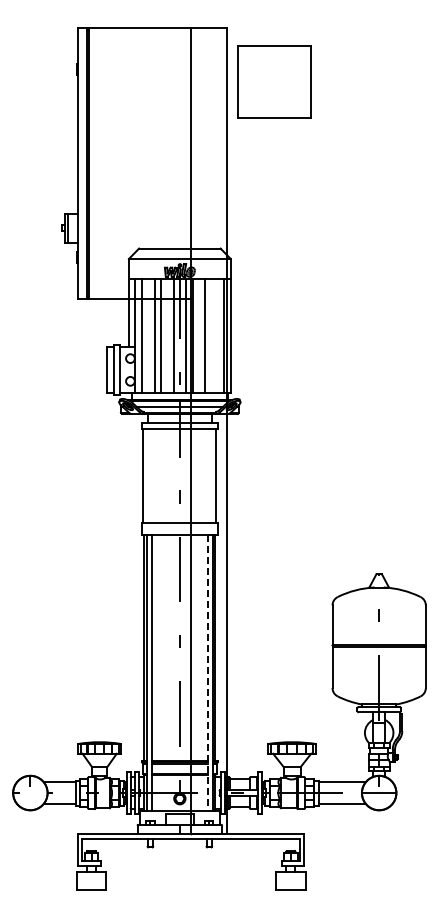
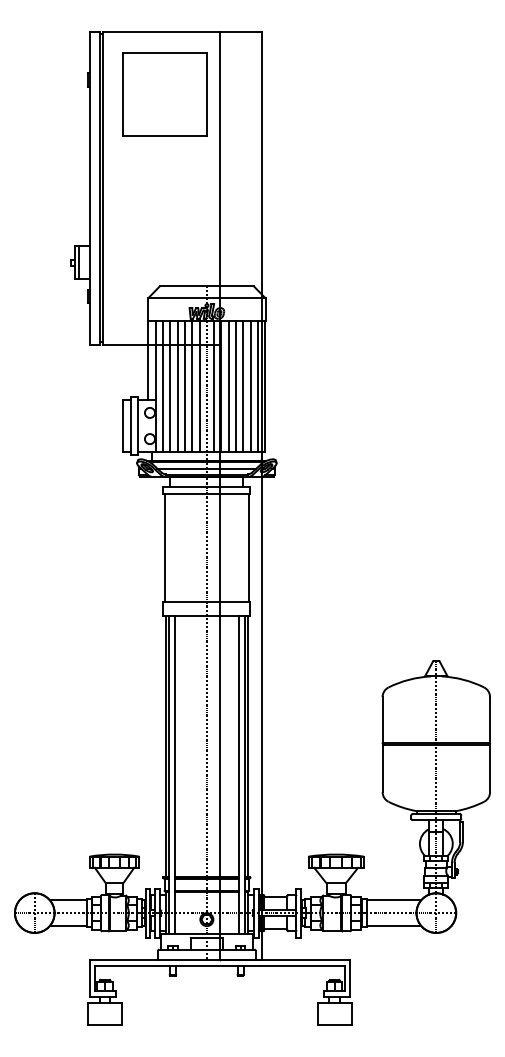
part: (274, 81) -> (165, 93), moved
line: (148, 335) -> (170, 386), added
line: (167, 335) -> (192, 386), added
line: (198, 335) -> (228, 386), added
line: (211, 335) -> (243, 386), added
line: (217, 335) -> (250, 386), added
line: (207, 673) -> (238, 775), dashed -> solid

